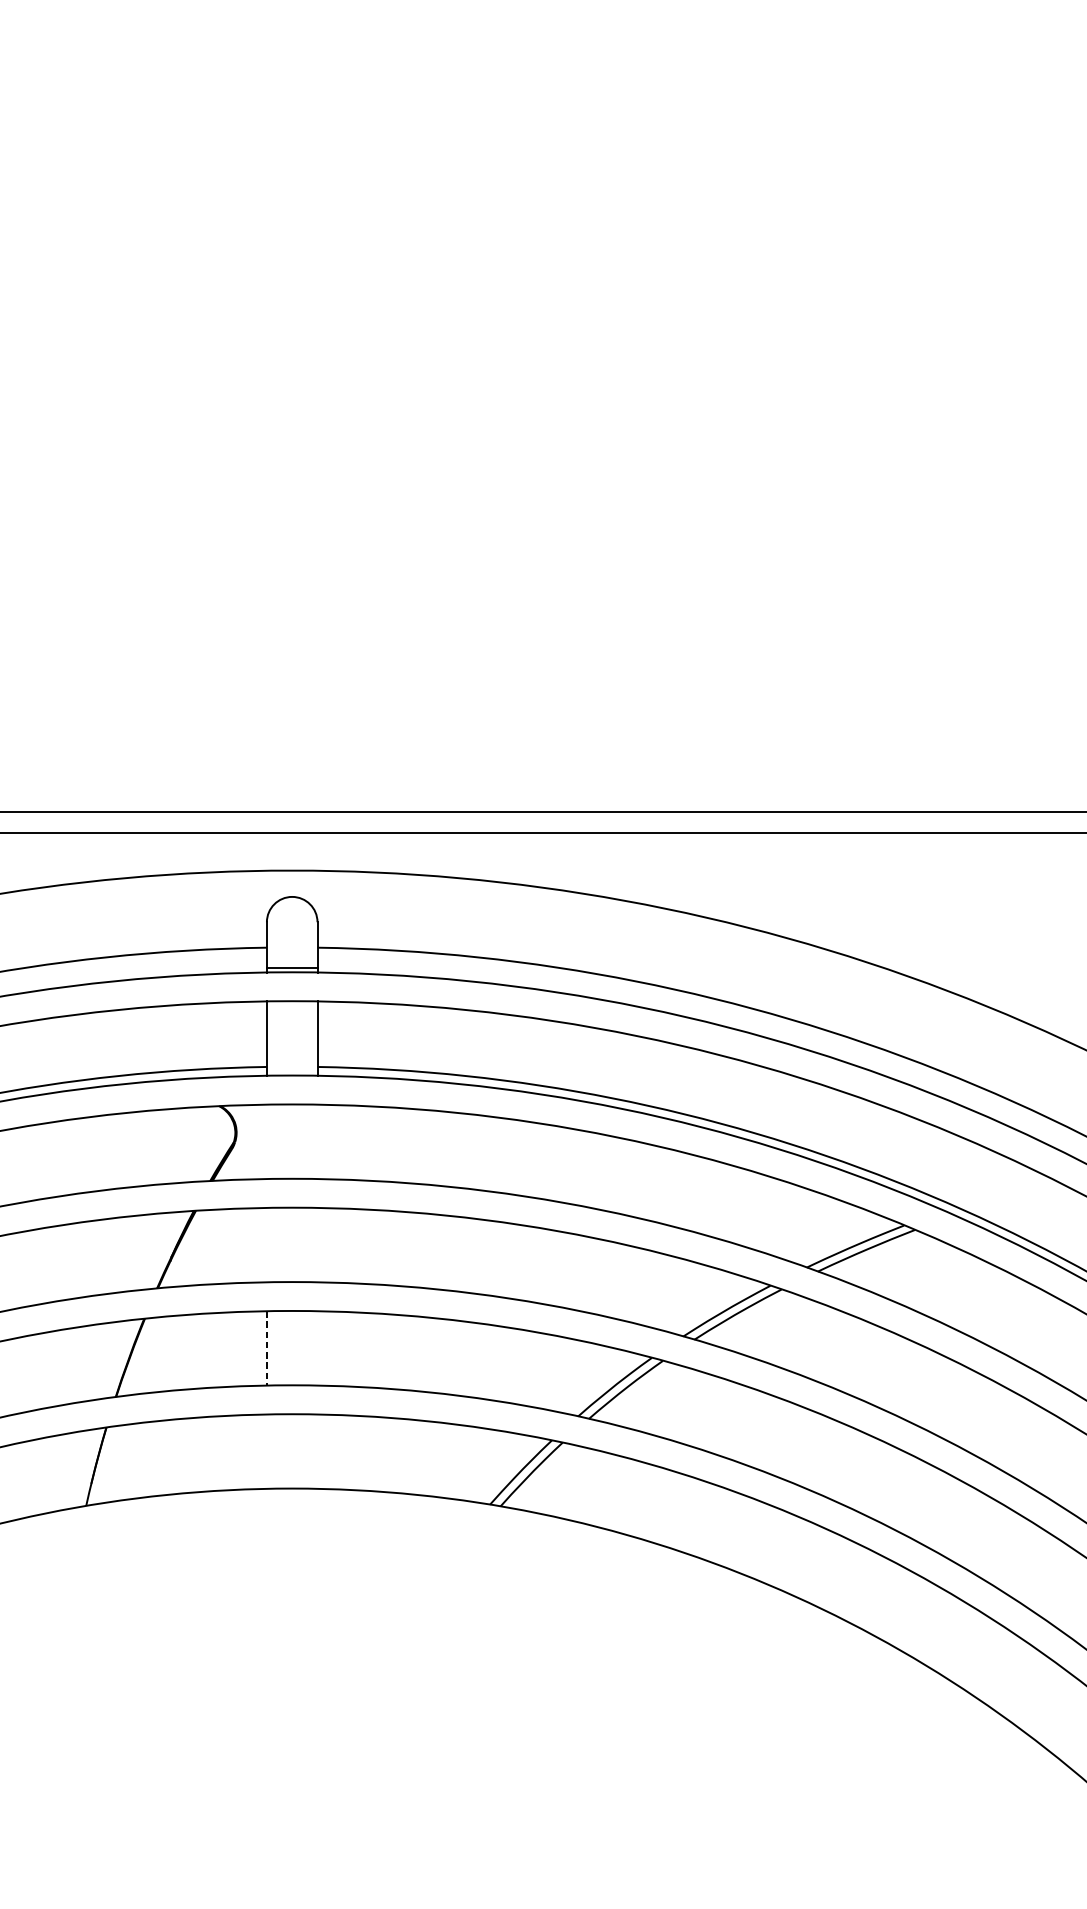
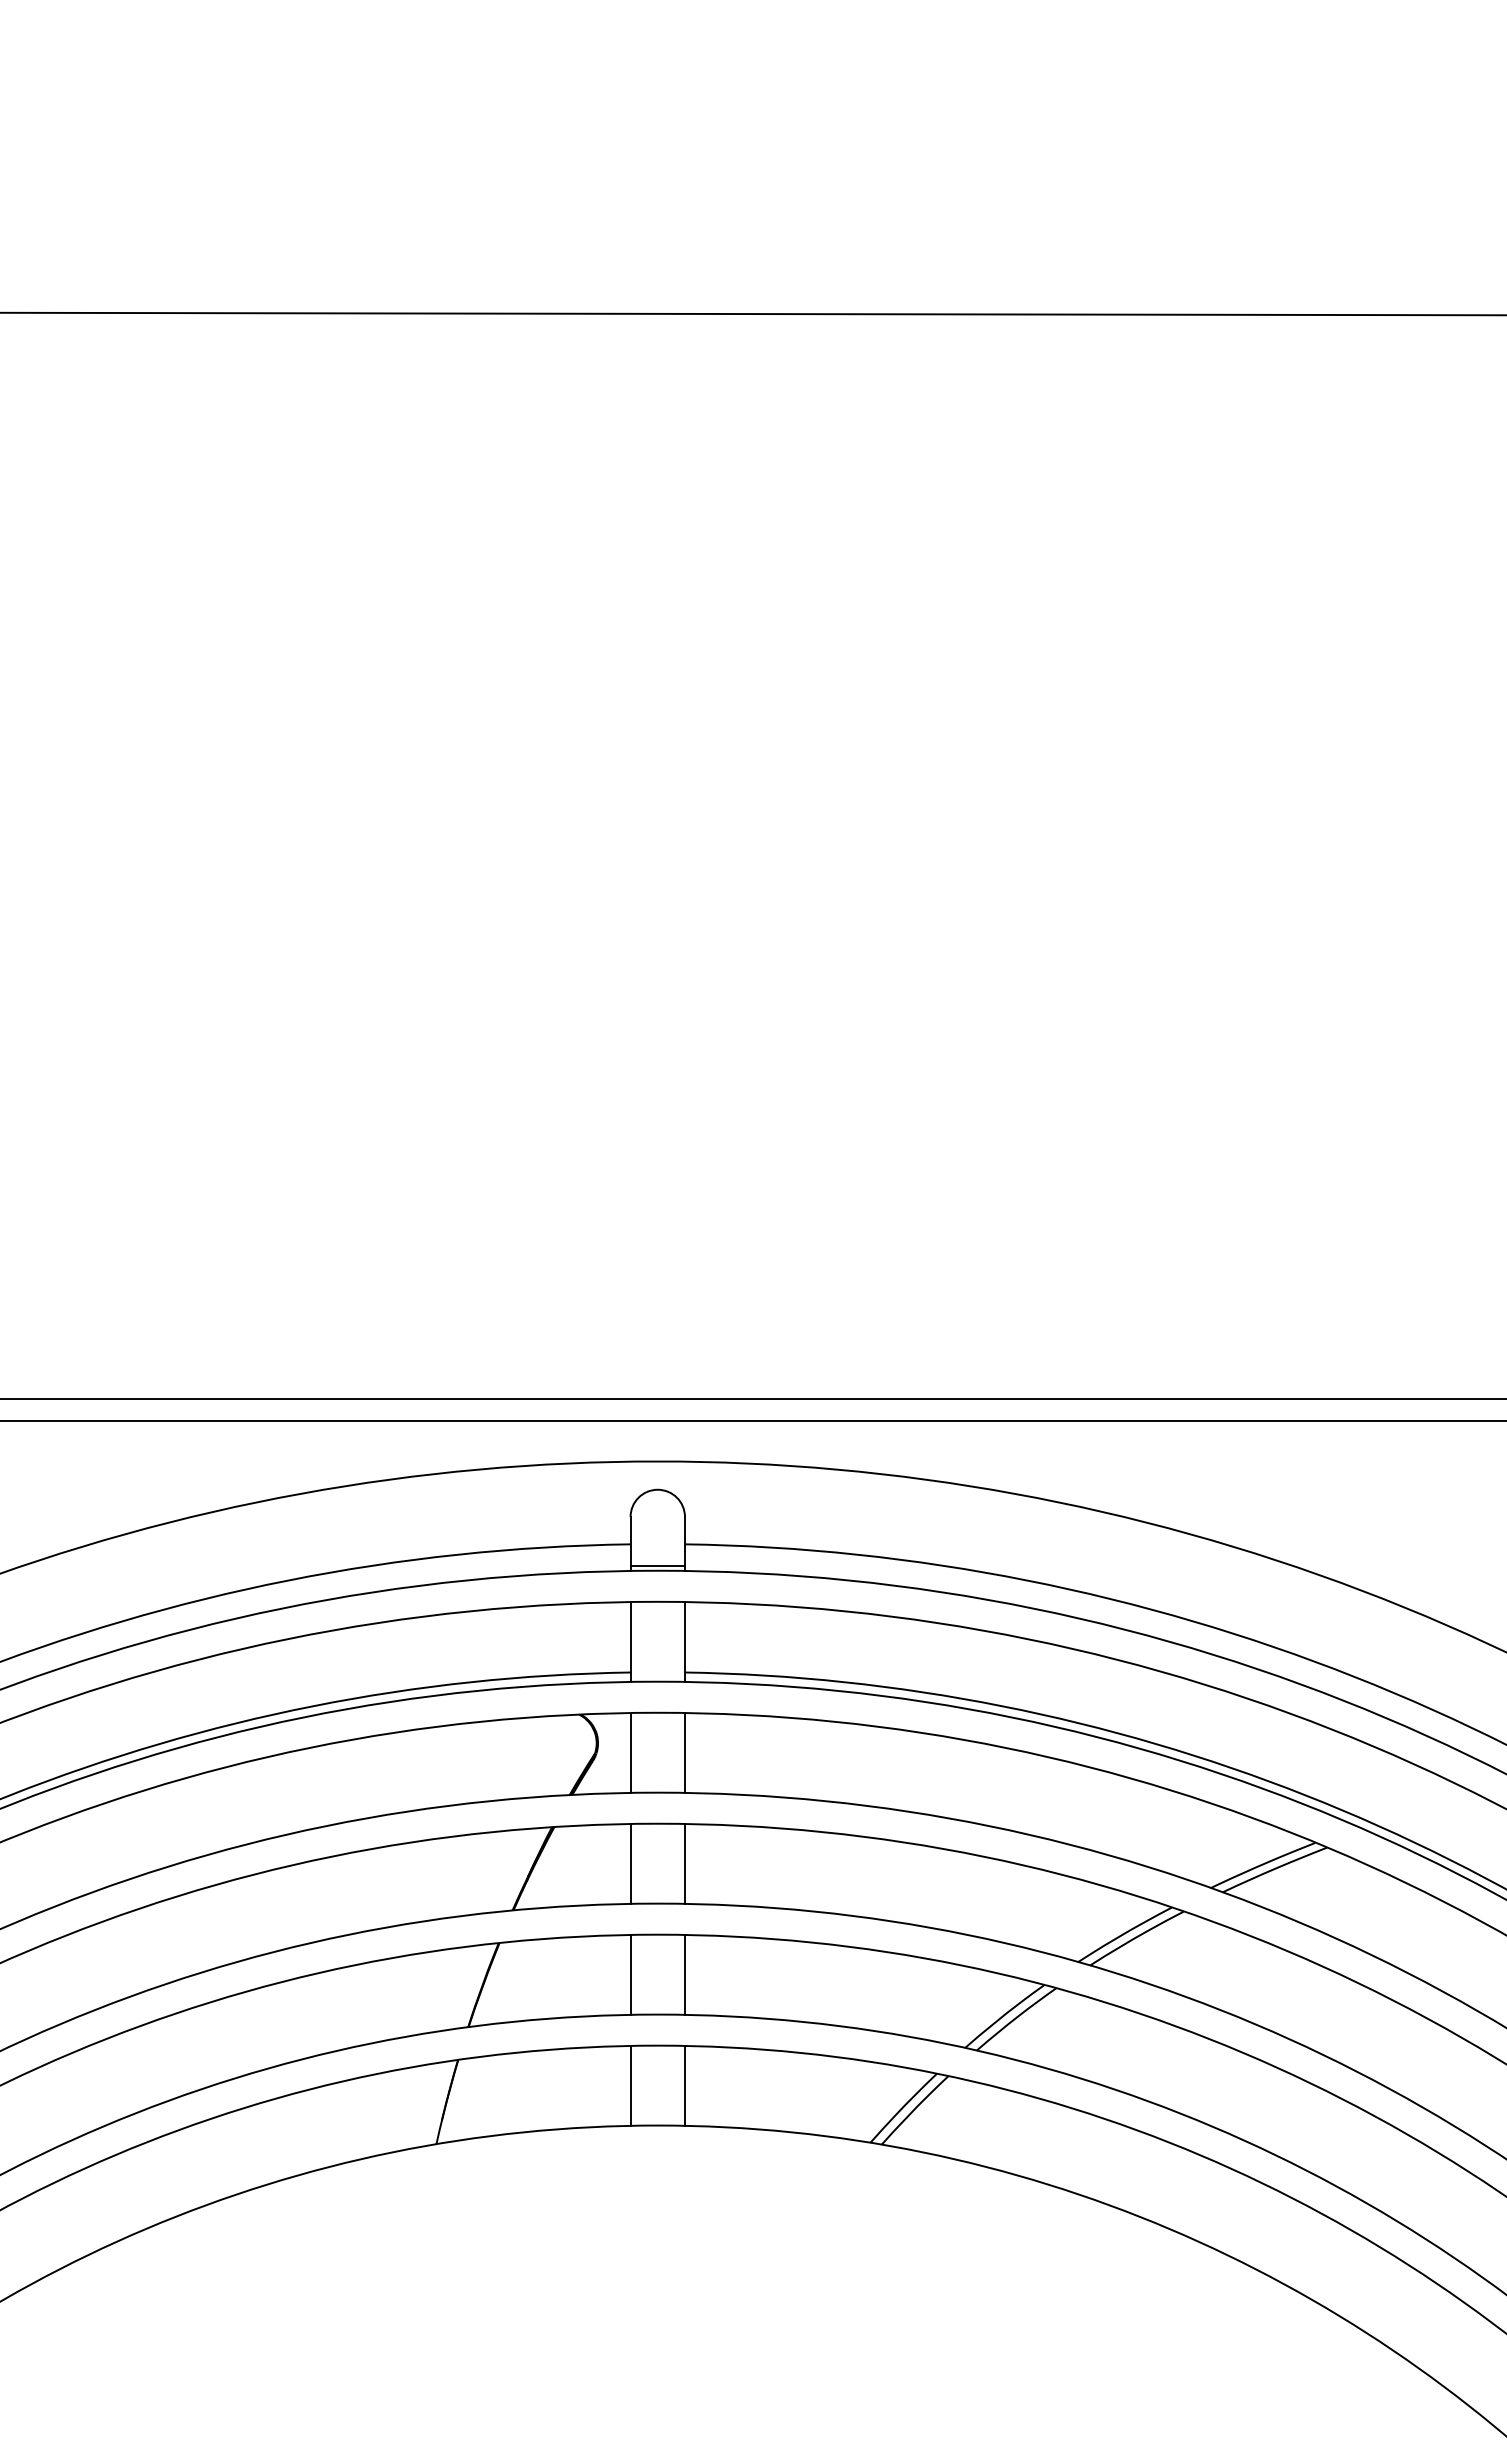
line: (266, 1141) -> (630, 1752), added
line: (317, 1141) -> (684, 1752), added
line: (266, 1244) -> (630, 1863), added
line: (317, 1244) -> (684, 1863), added
line: (266, 1348) -> (630, 1974), dashed -> solid
line: (317, 1348) -> (684, 1974), added
line: (266, 1451) -> (630, 2085), added
line: (317, 1451) -> (684, 2085), added

